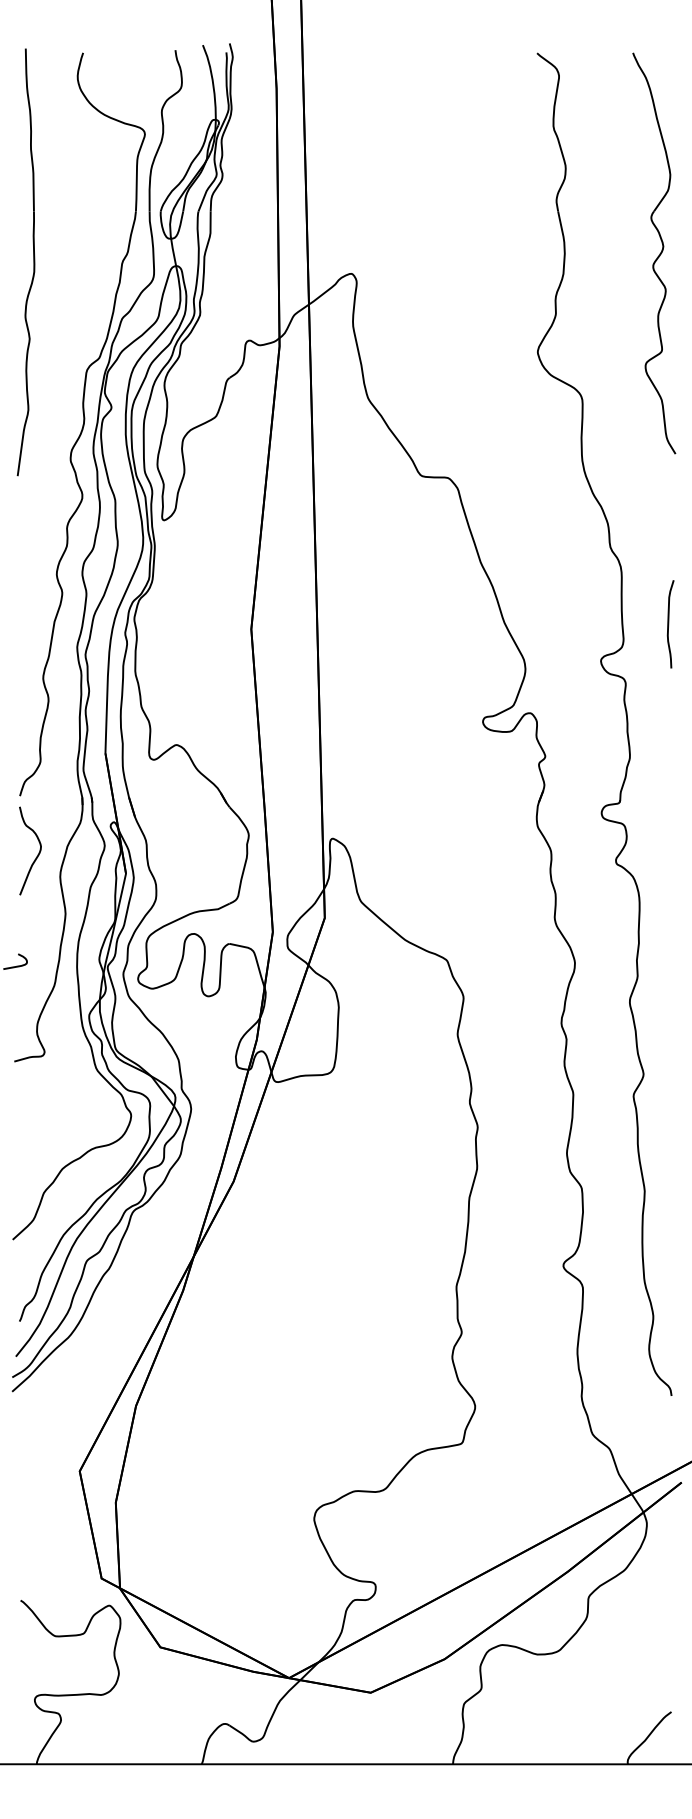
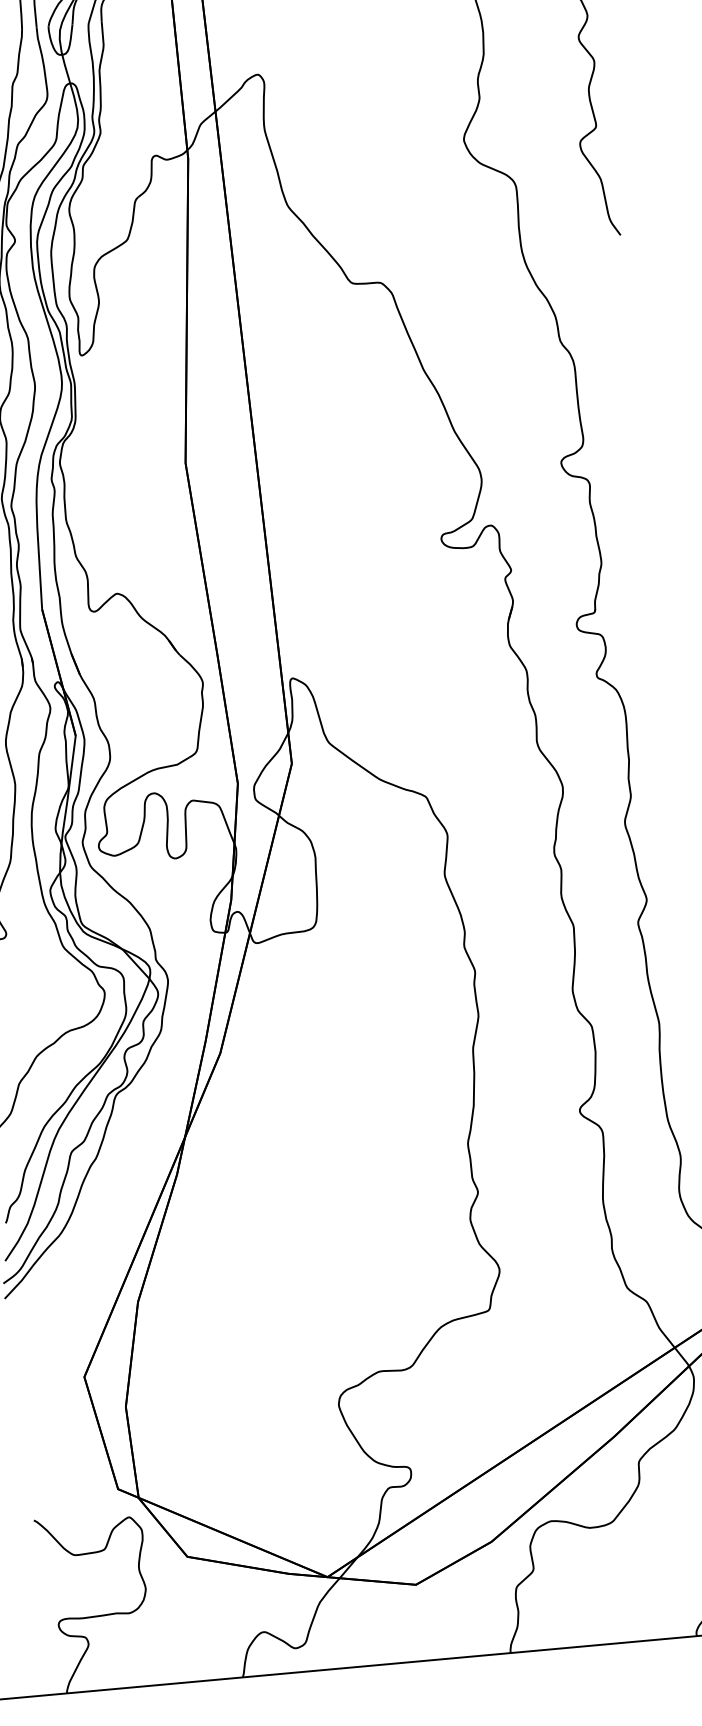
curve: (669, 624) -> (630, 417), removed

